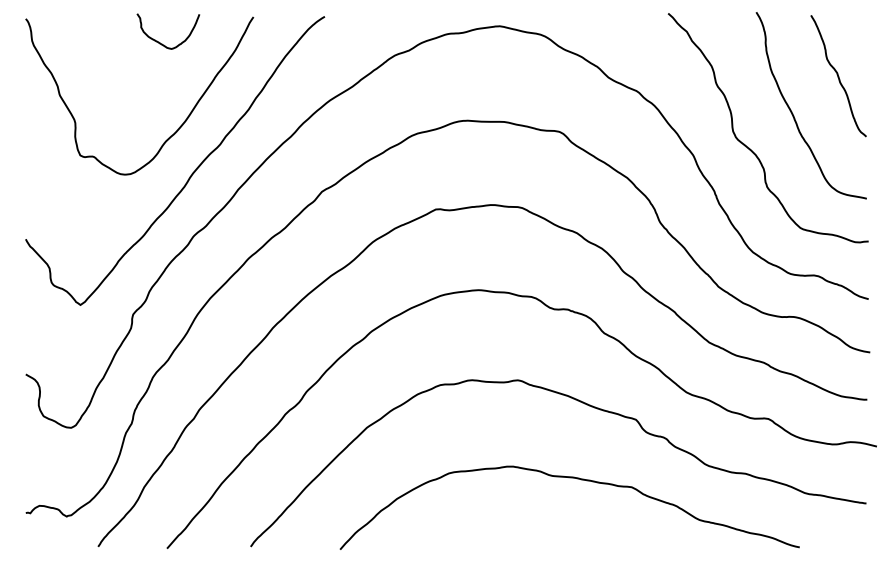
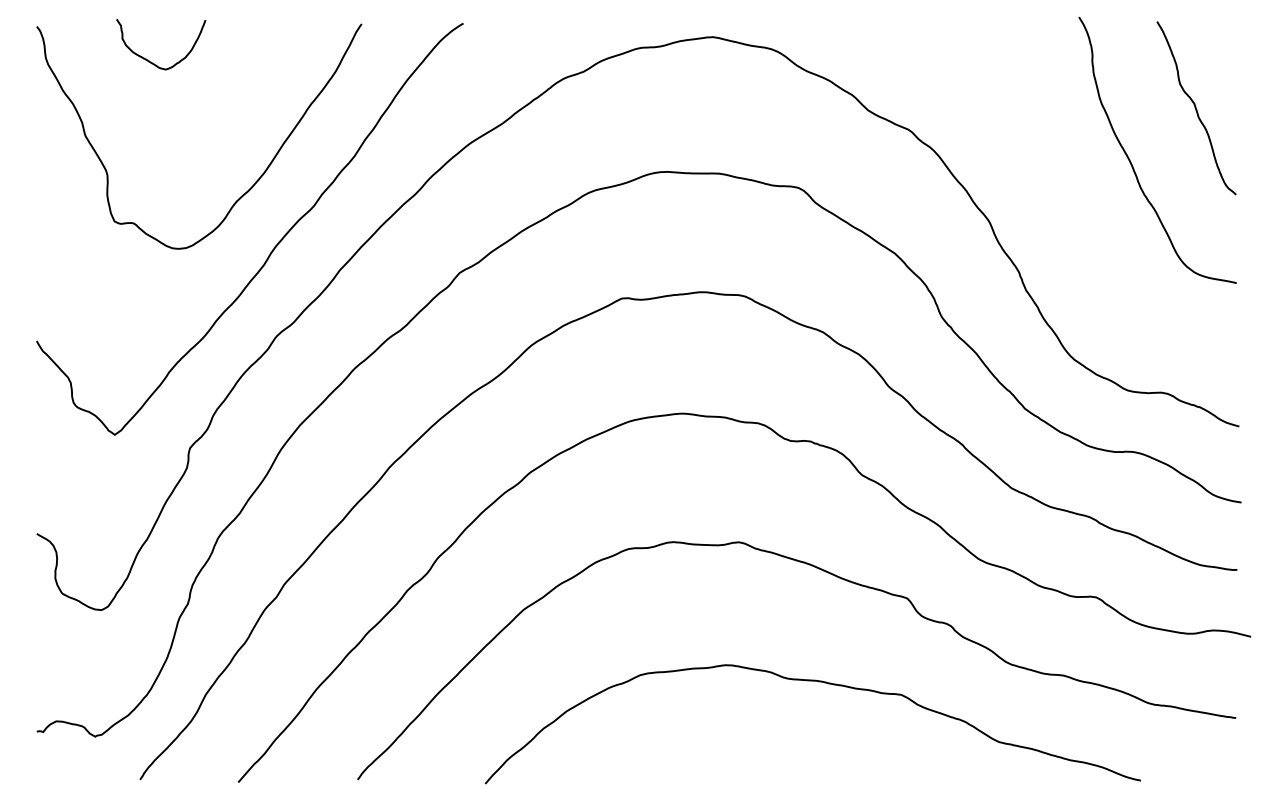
curve: (161, 43) -> (151, 61), moved
curve: (751, 149) -> (1072, 213), removed

